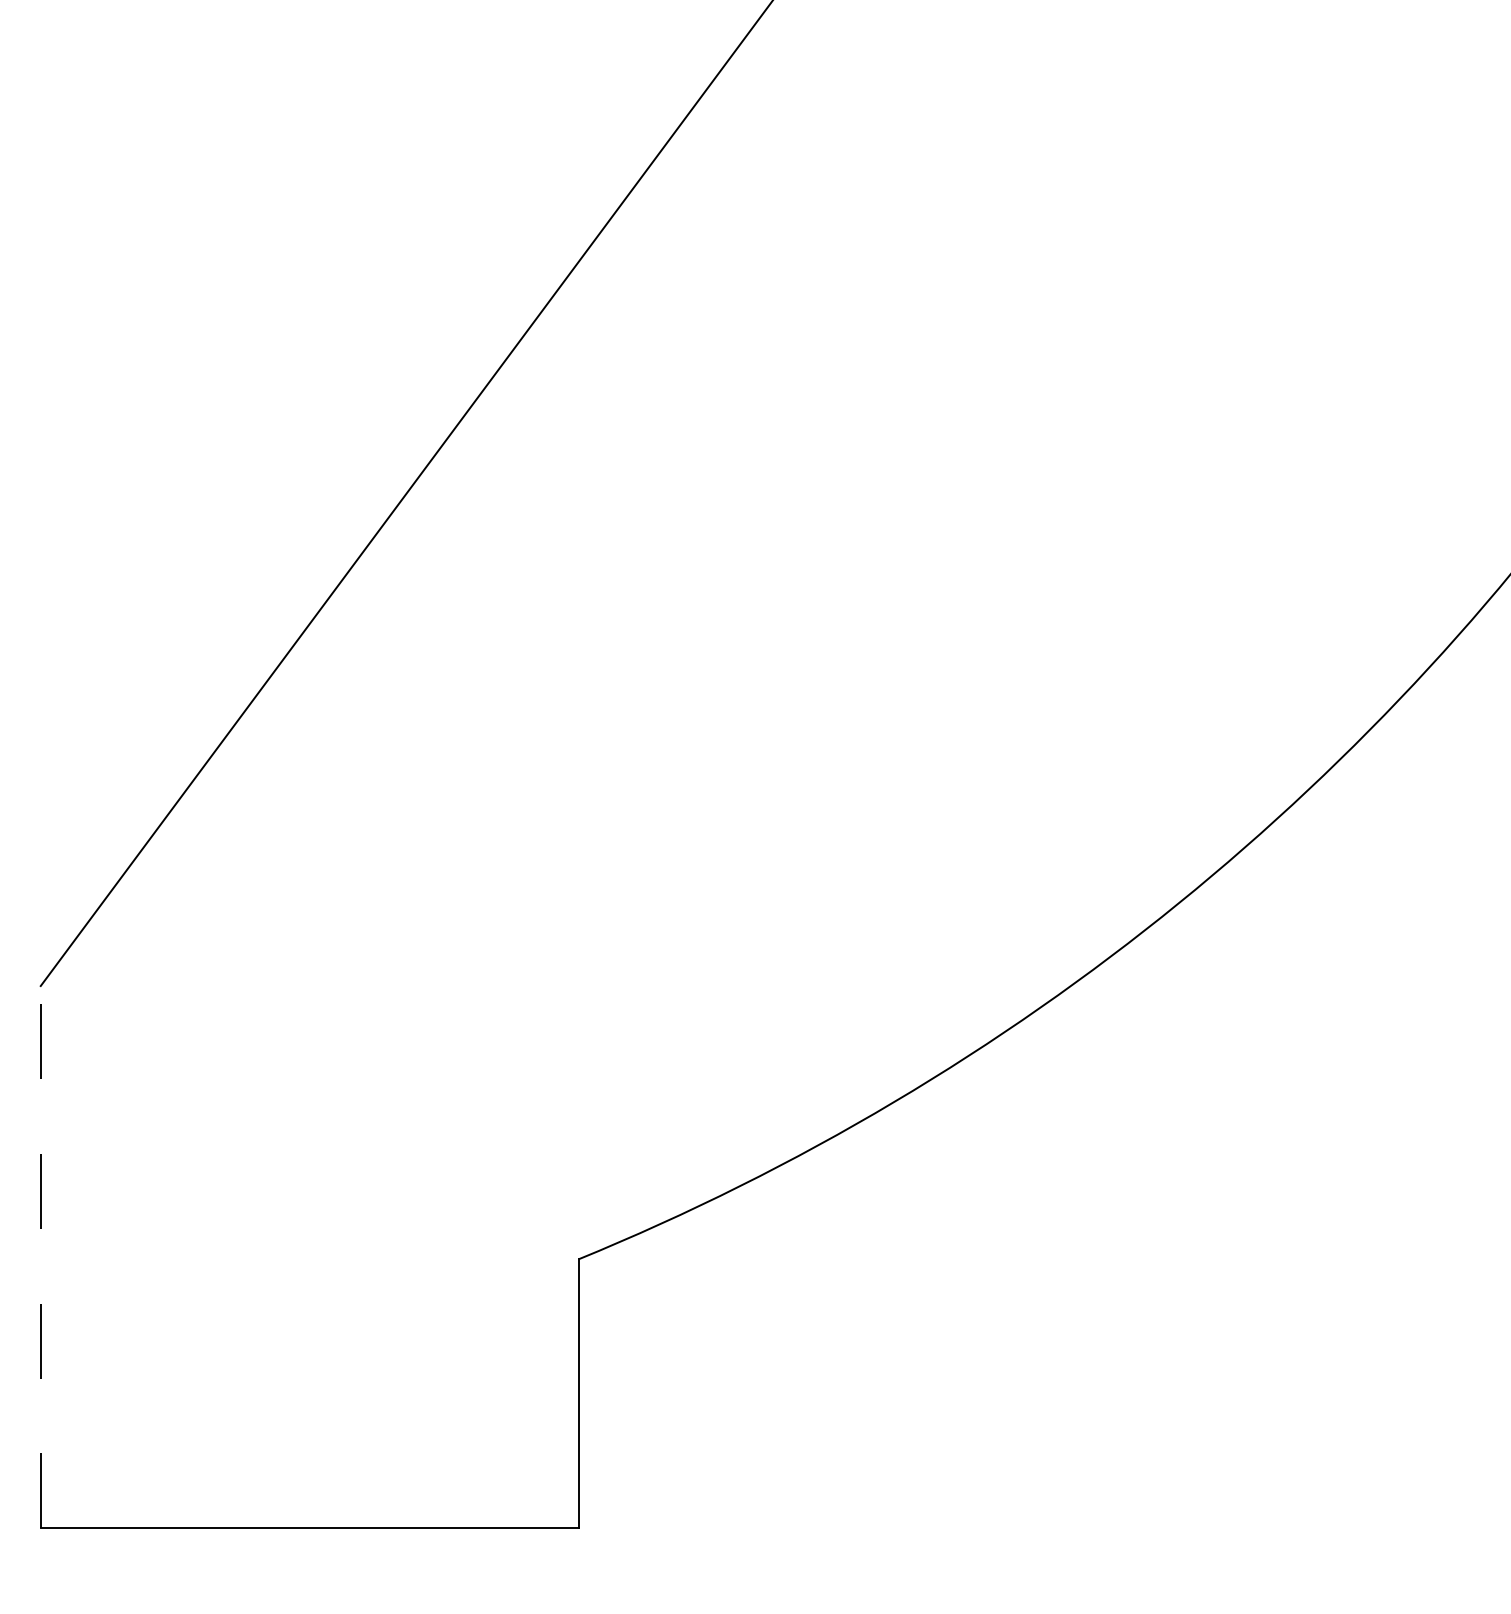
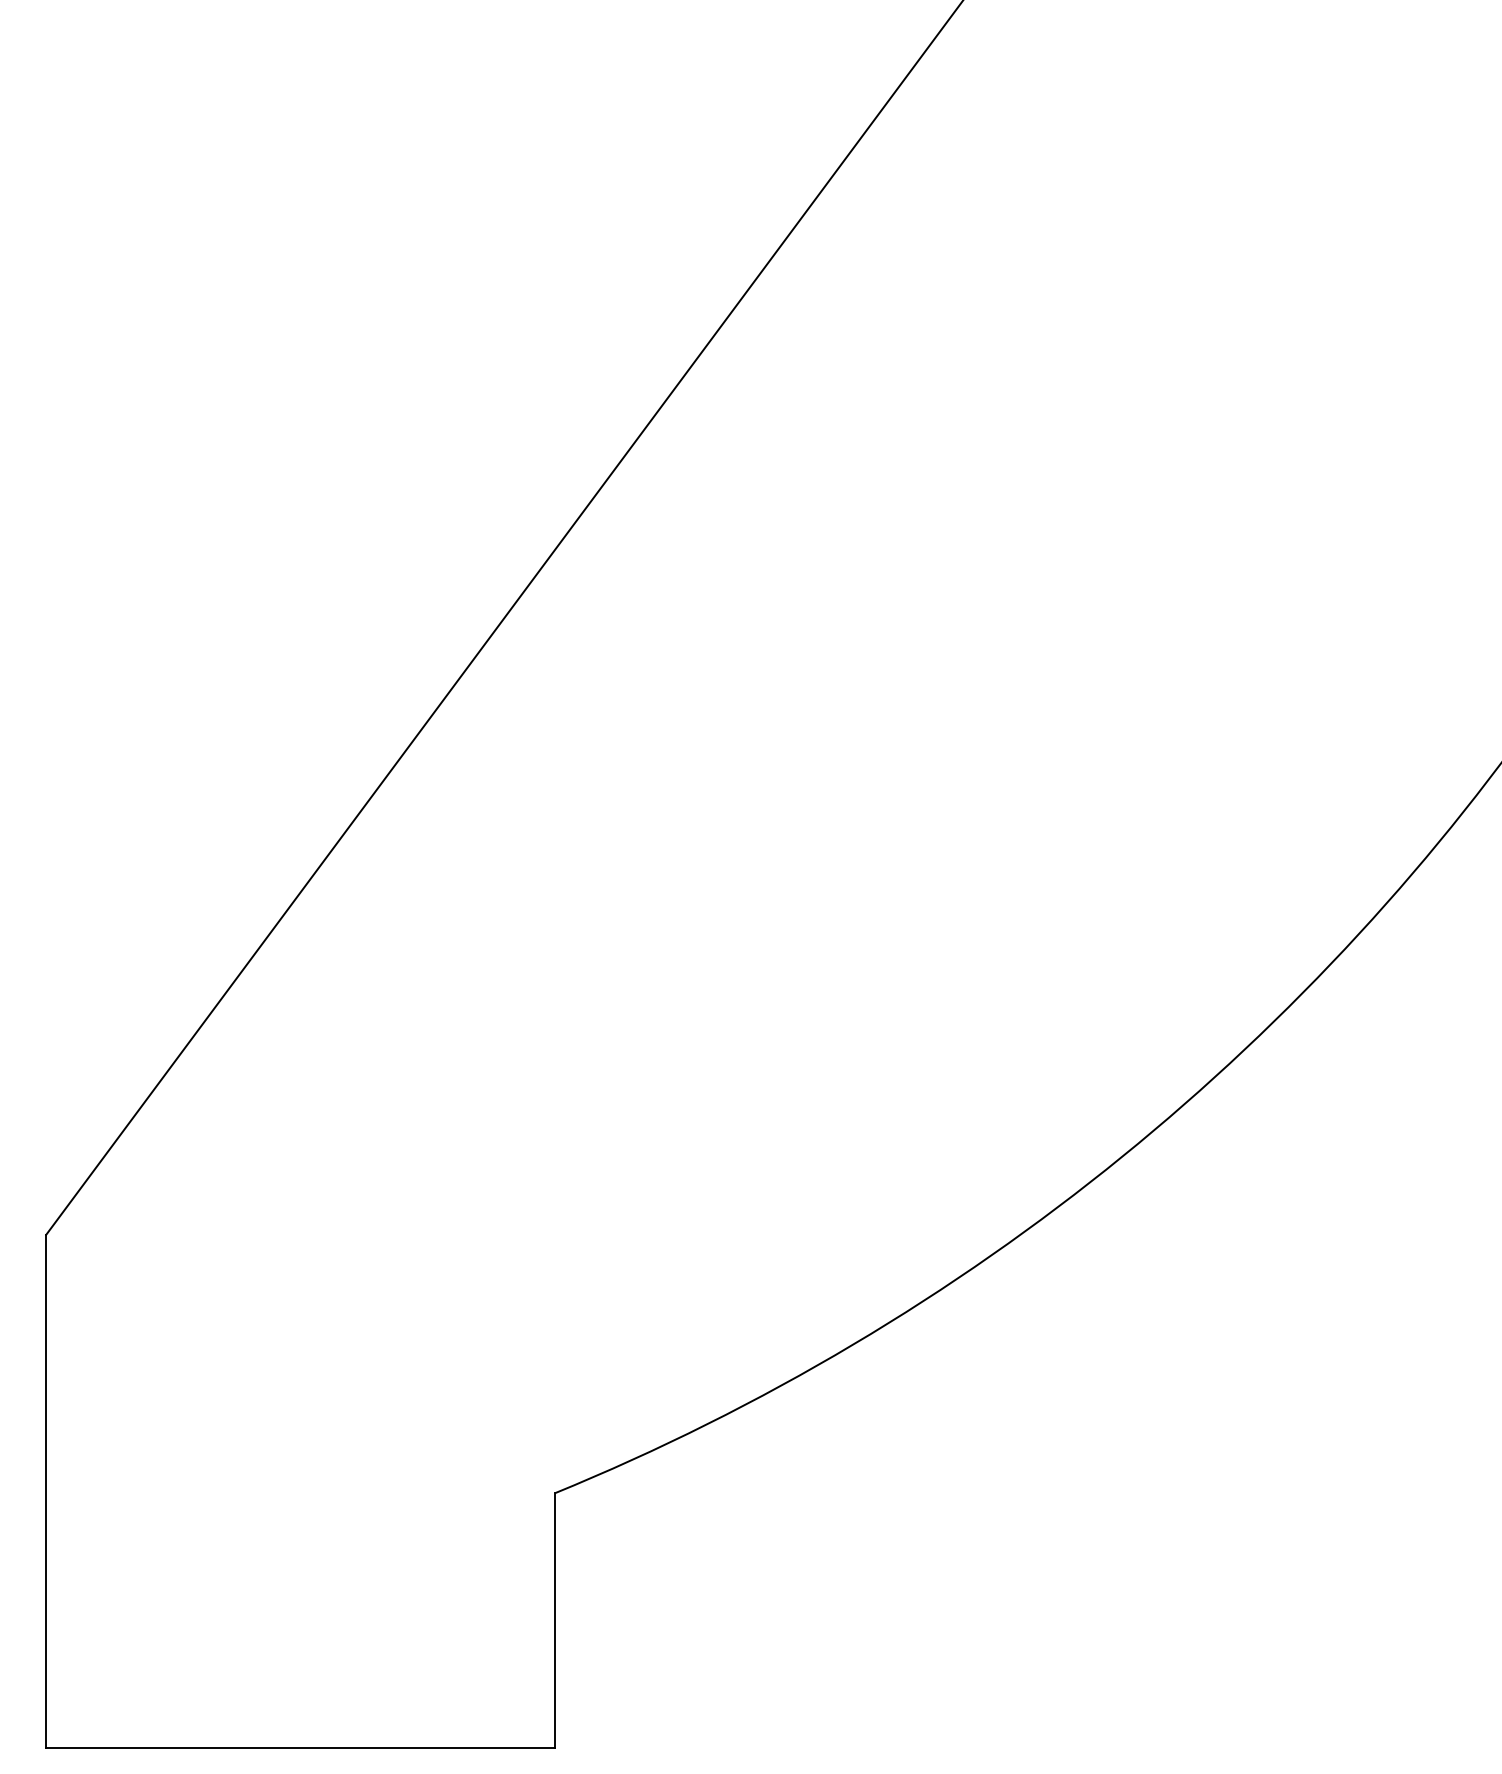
line: (41, 1256) -> (46, 1490), dashed -> solid

